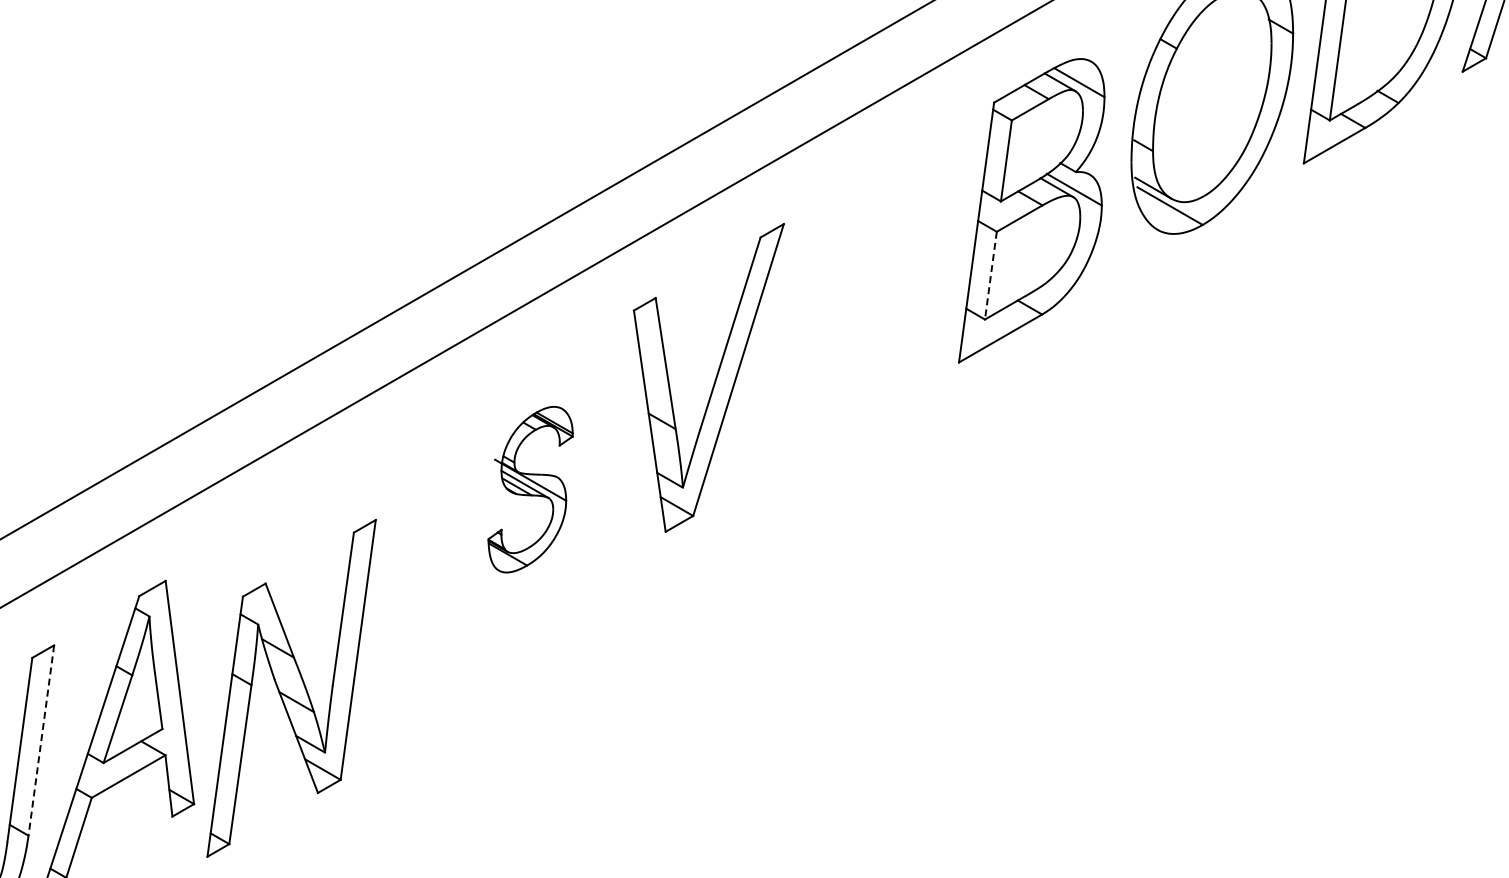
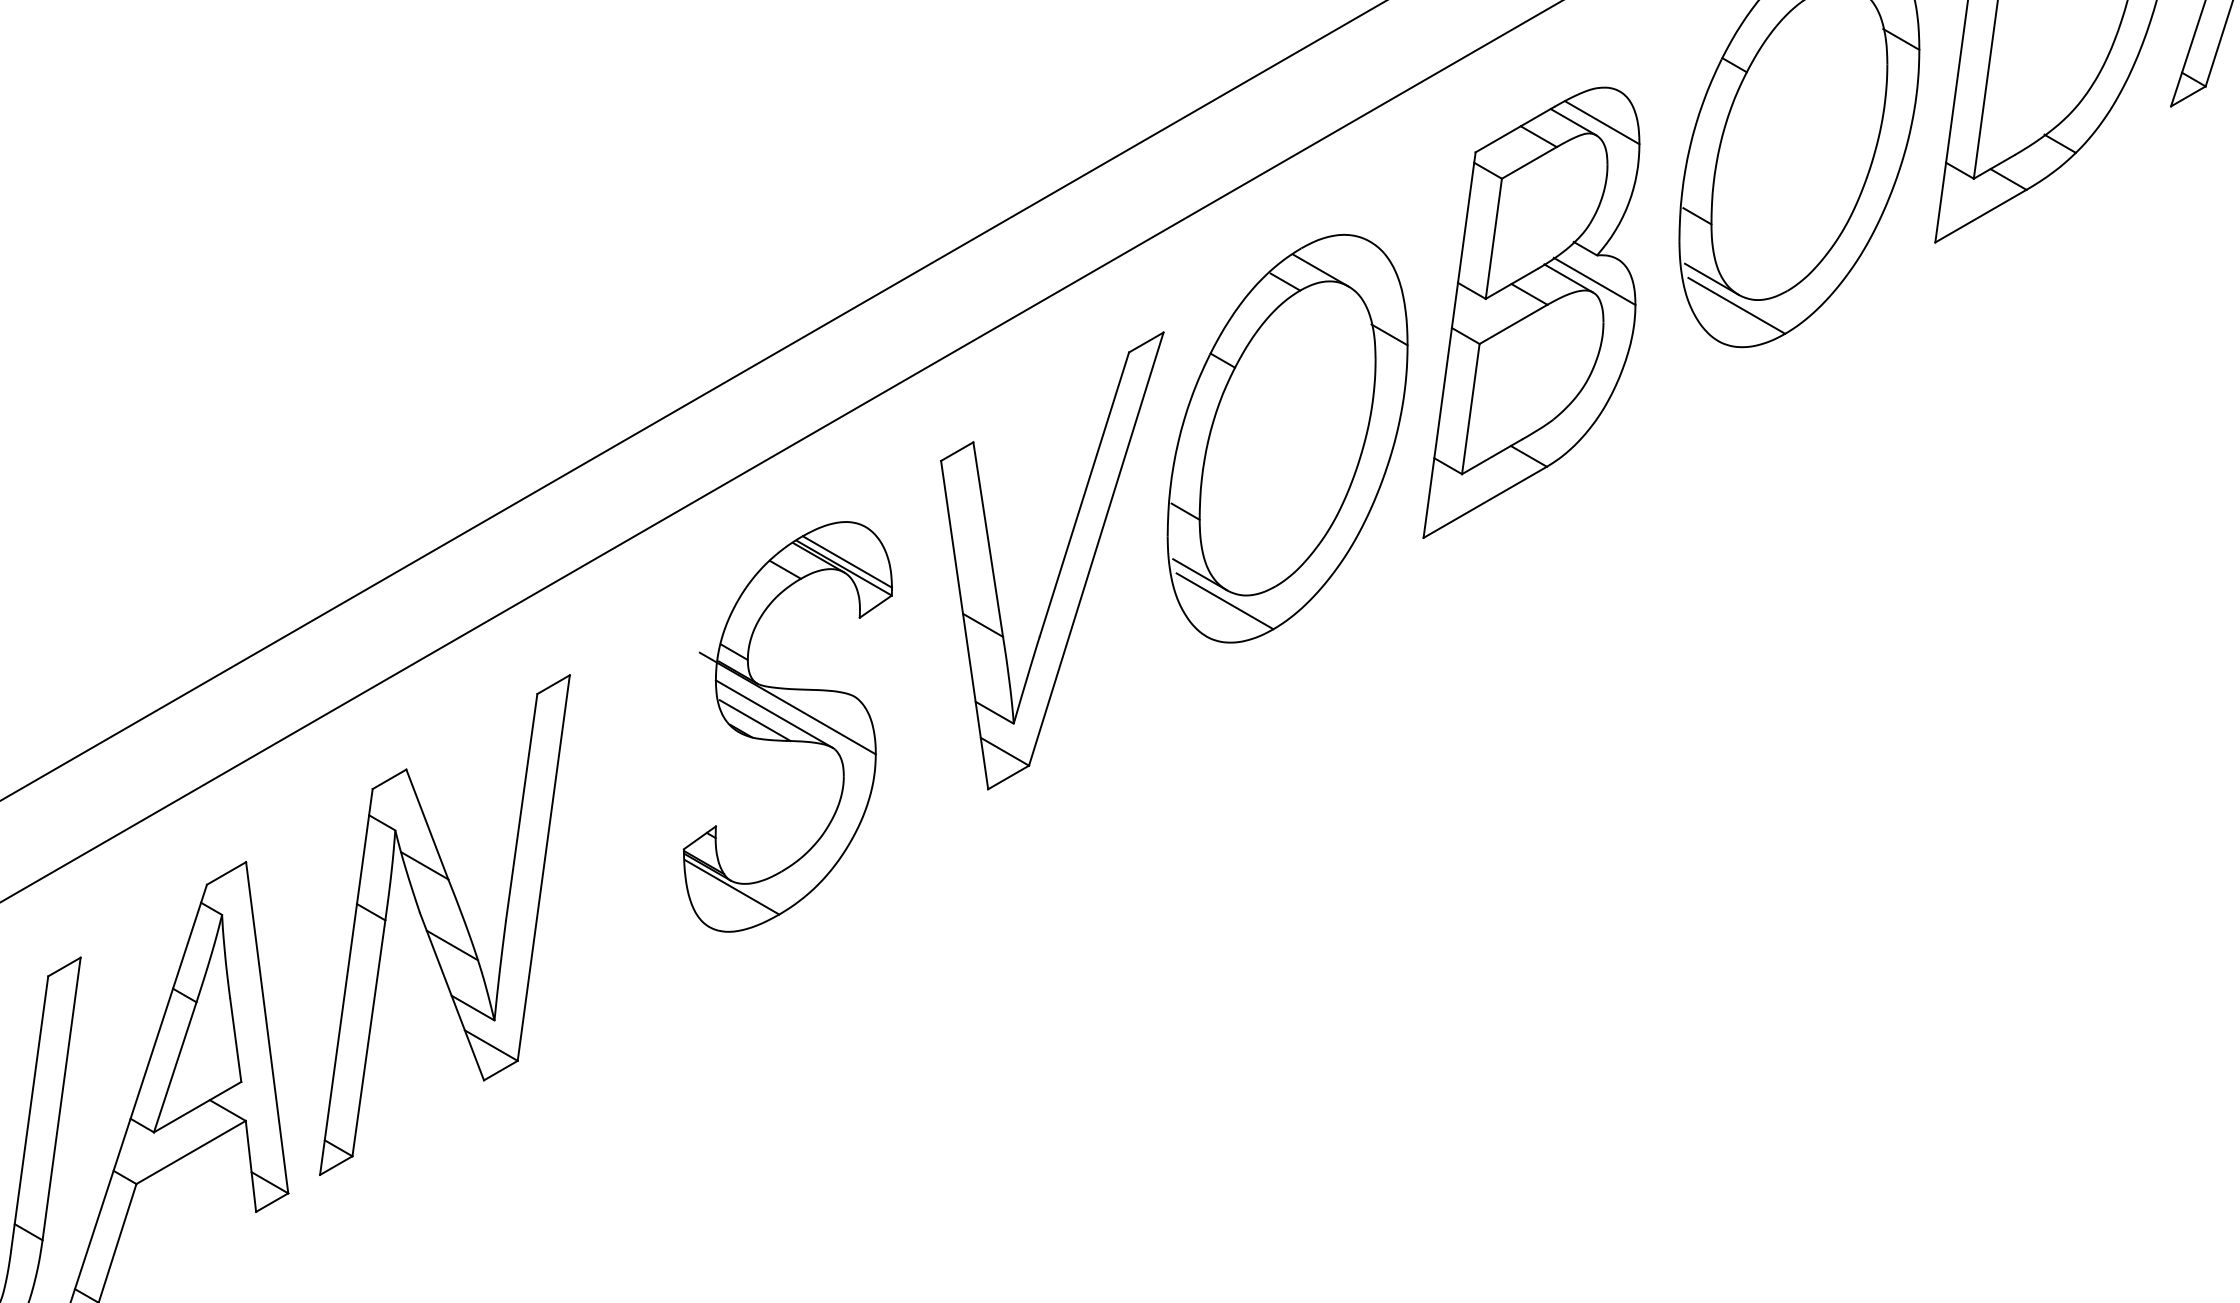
line: (990, 276) -> (1470, 410), dashed -> solid
part: (867, 295) -> (1287, 438), added
part: (530, 489) -> (787, 726), size x1.67
part: (291, 688) -> (444, 925), moved
line: (41, 741) -> (61, 1100), dashed -> solid

